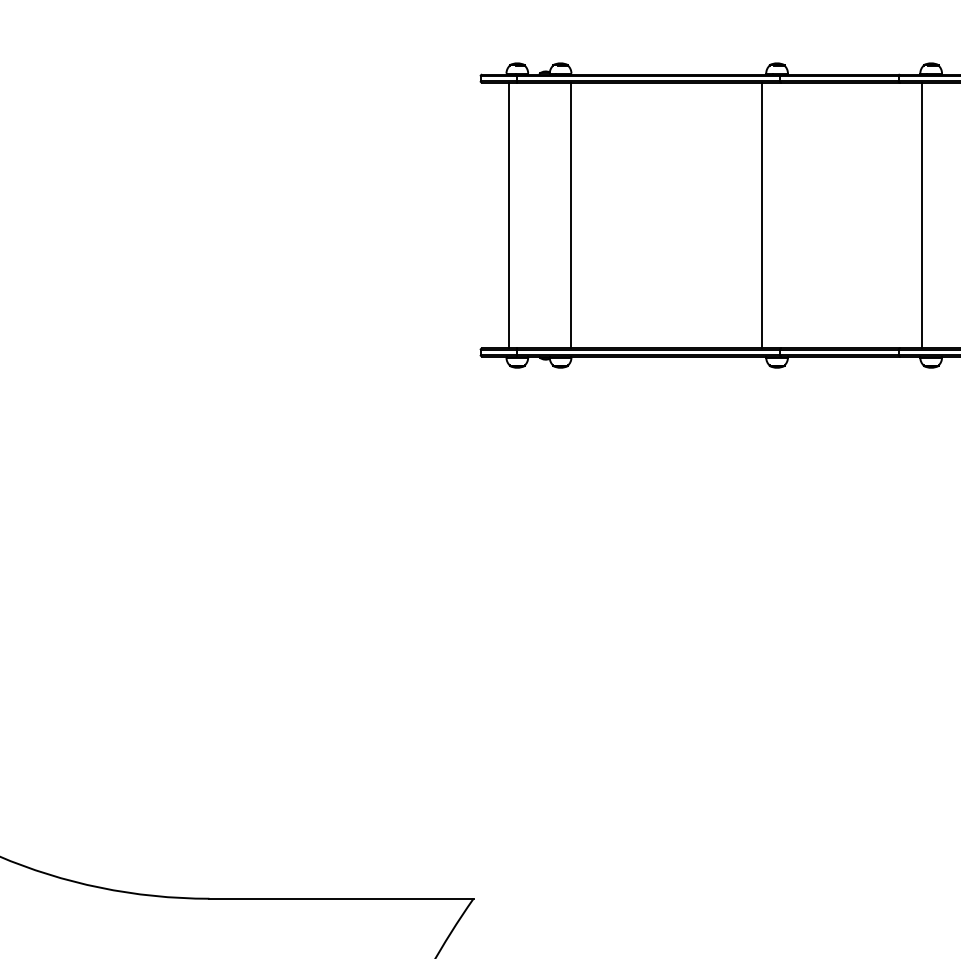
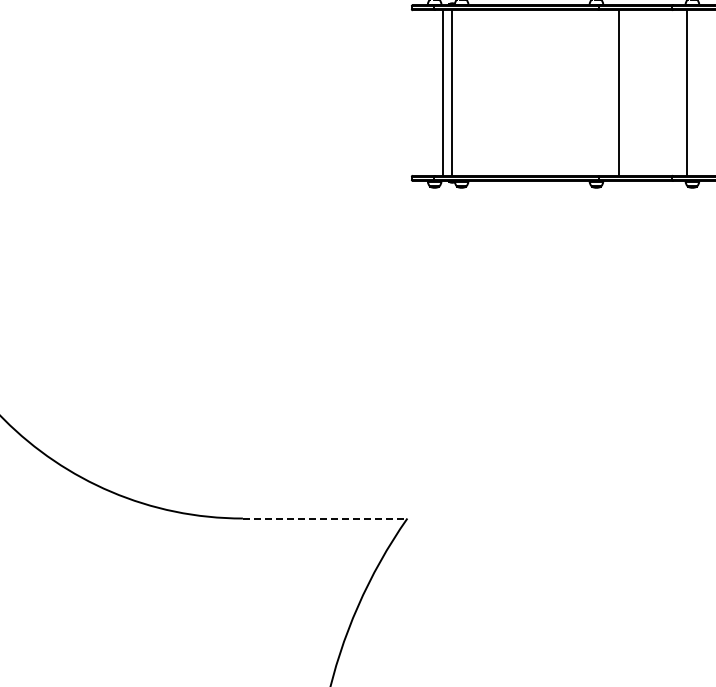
line: (509, 214) -> (451, 92), moved
line: (571, 214) -> (443, 92), moved
line: (762, 214) -> (619, 92), moved
line: (342, 898) -> (325, 518), solid -> dashed

